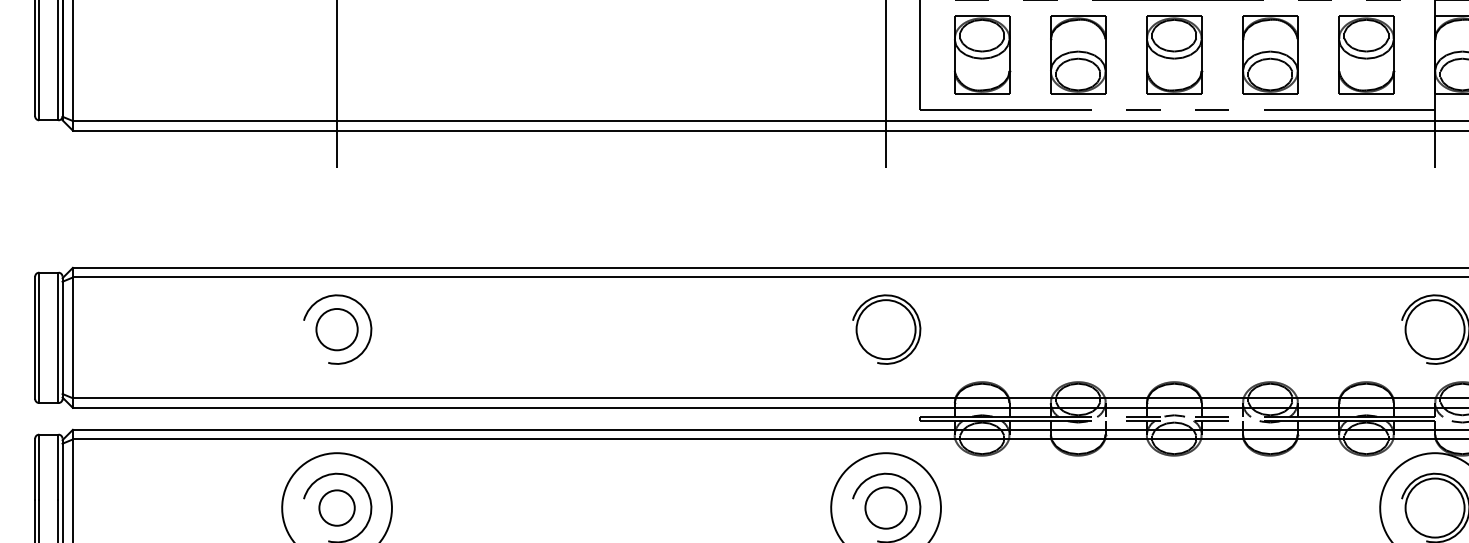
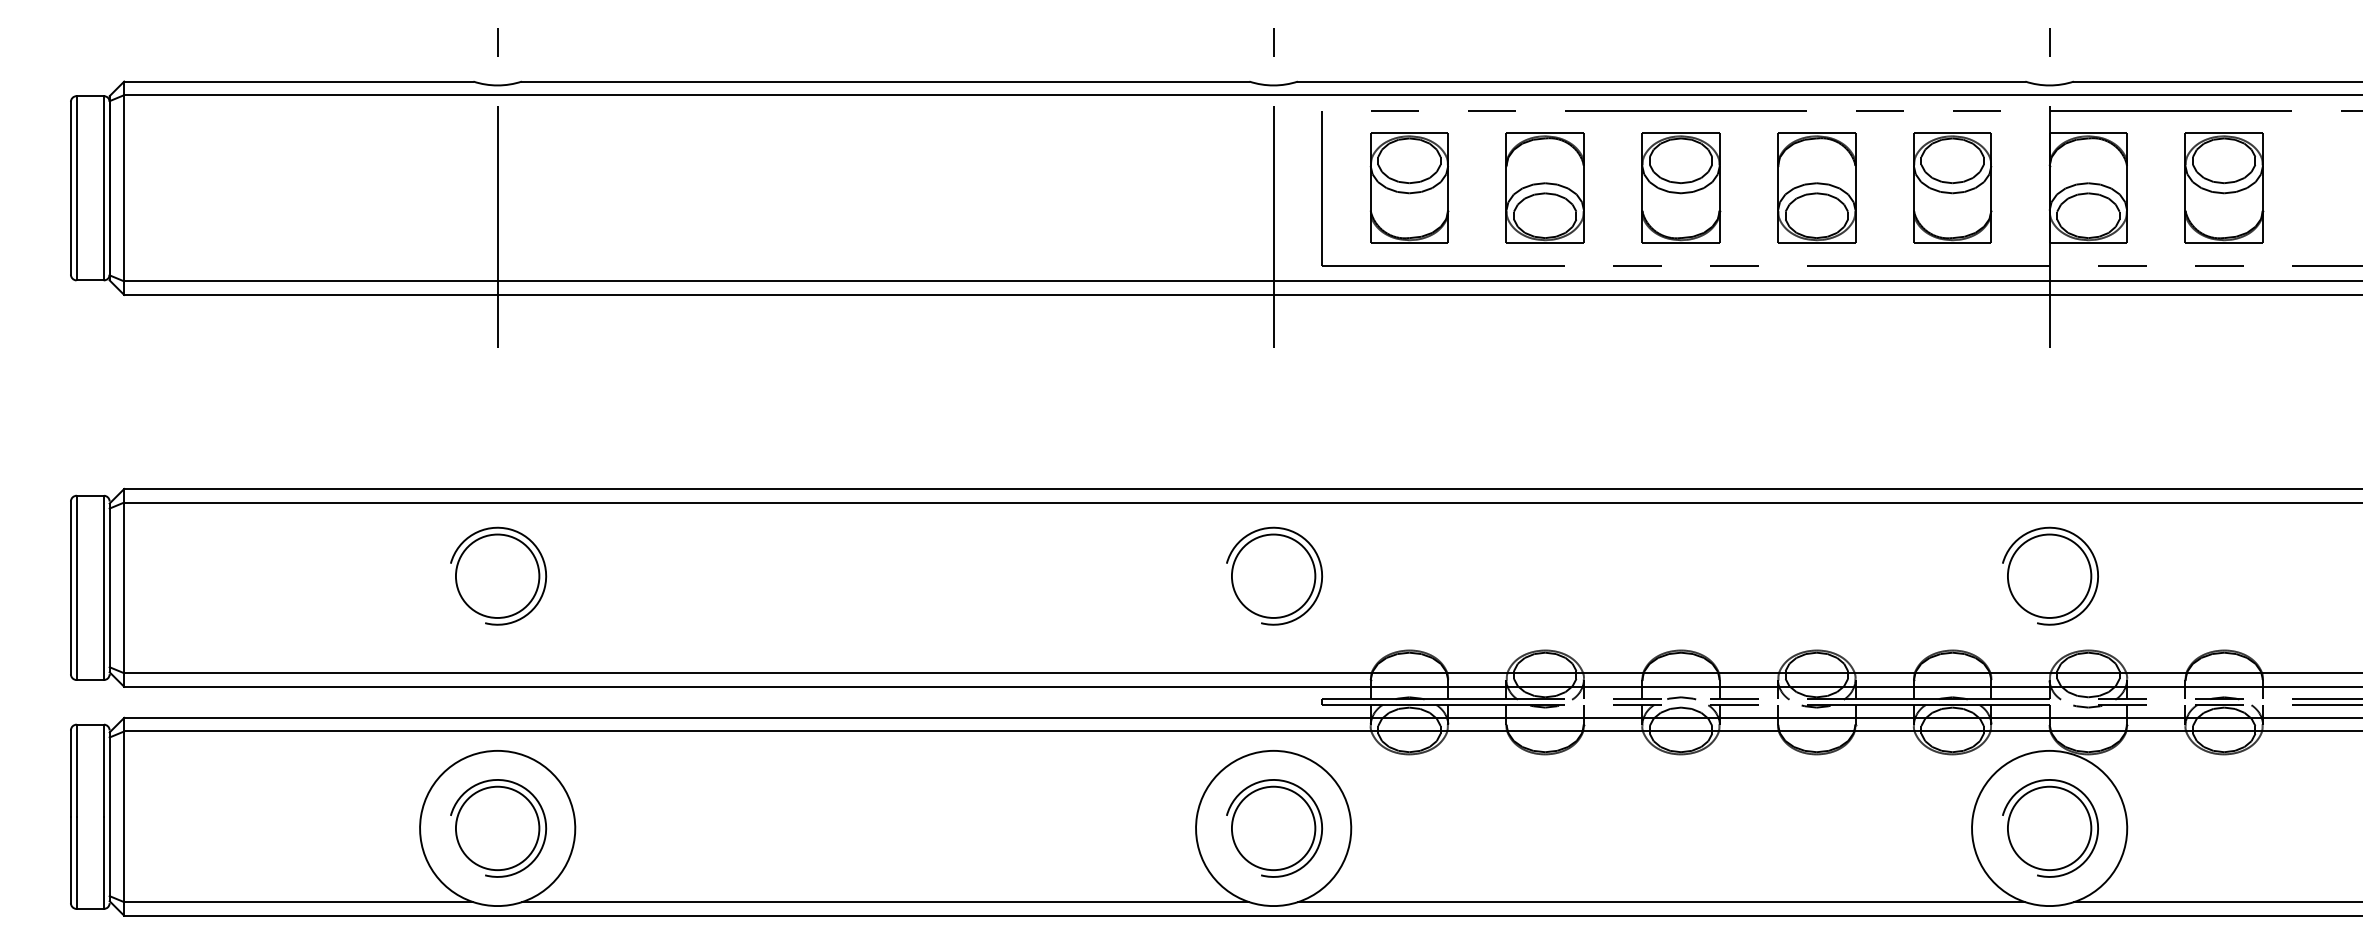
circle: (336, 329) -> (497, 575), size x1.43
circle: (336, 508) -> (497, 828), size x1.67
circle: (885, 508) -> (1273, 828), size x1.43

